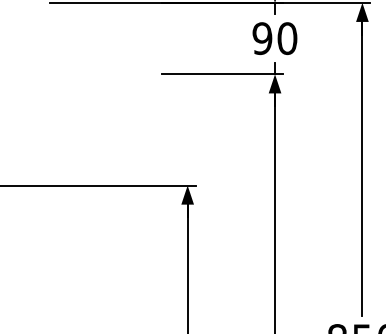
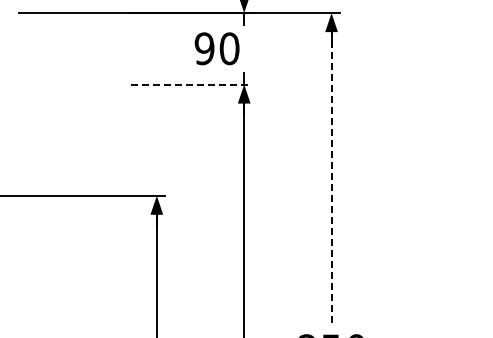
text: (274, 38) -> (216, 48), moved
line: (222, 74) -> (191, 84), solid -> dashed
line: (362, 162) -> (331, 172), solid -> dashed

